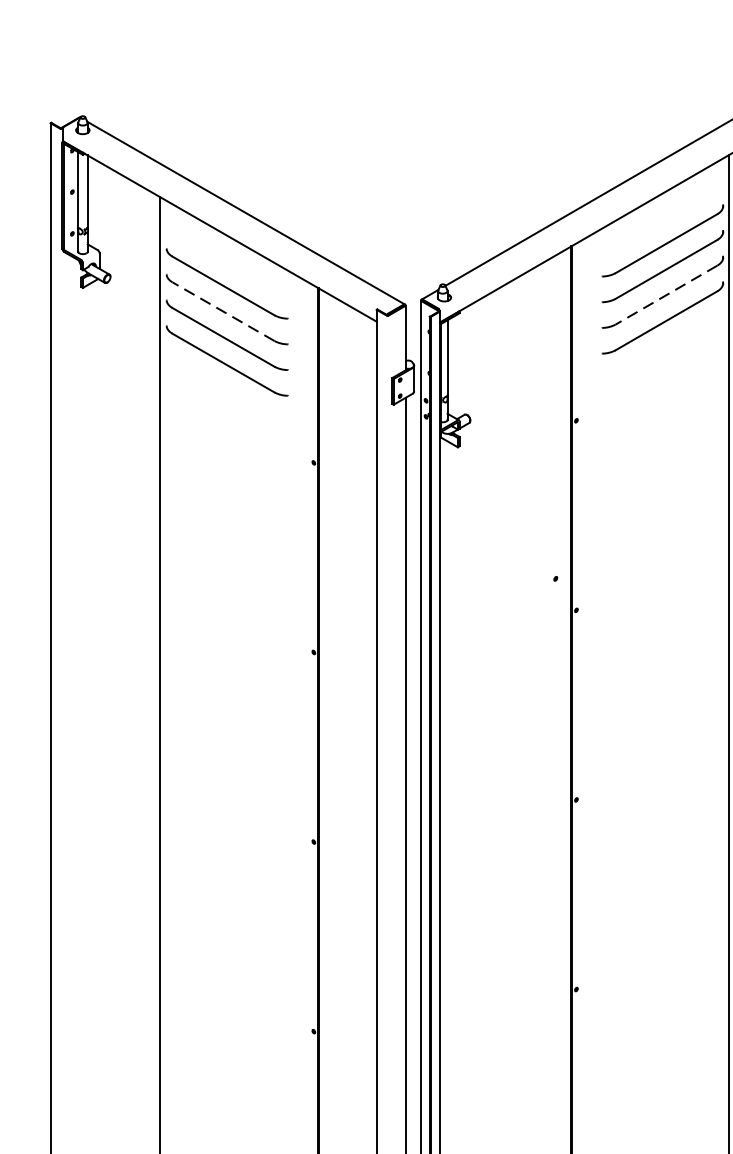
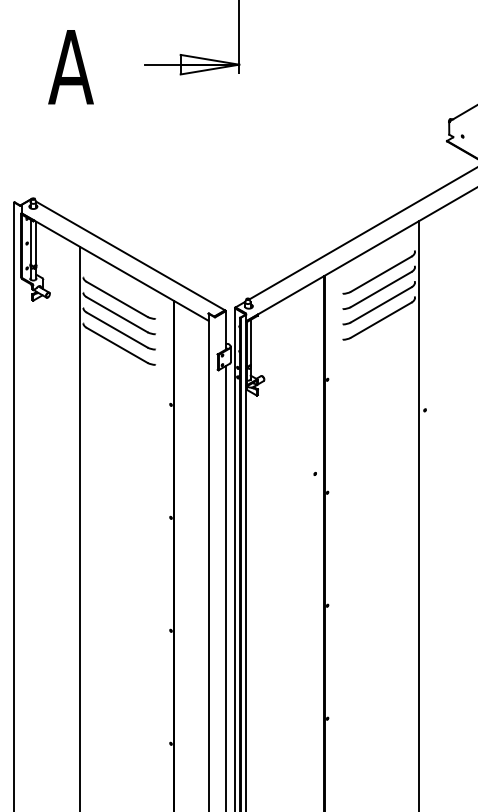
line: (665, 296) -> (380, 305), dashed -> solid
line: (222, 311) -> (116, 314), dashed -> solid

